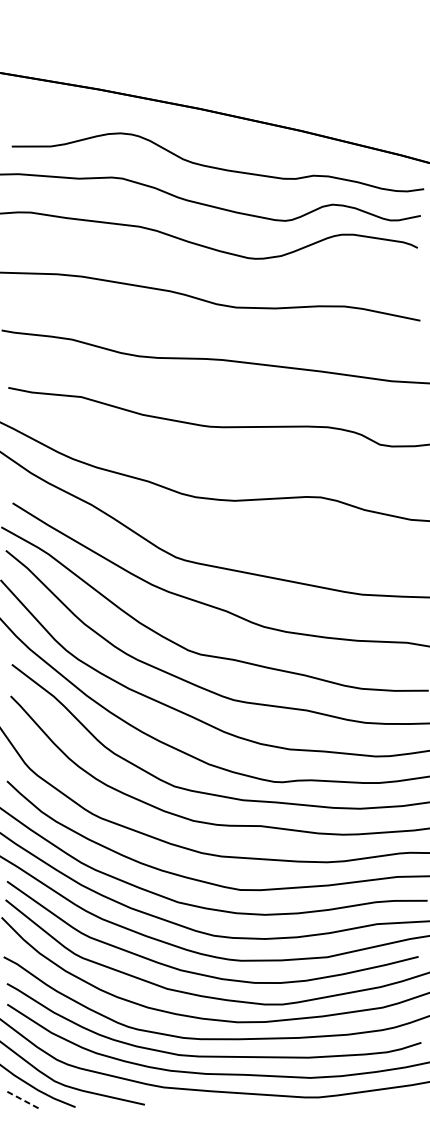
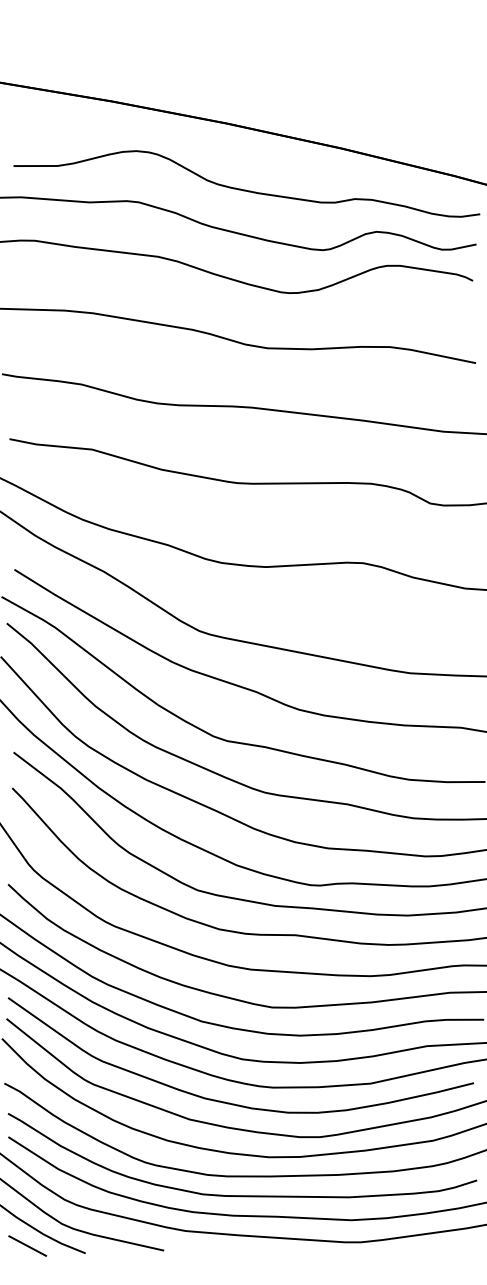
line: (24, 1101) -> (27, 1246), dashed -> solid

